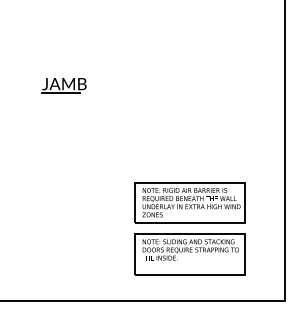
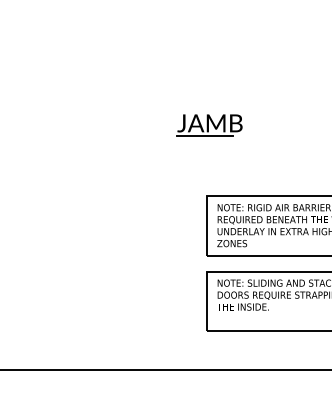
part: (63, 85) -> (208, 125), moved

